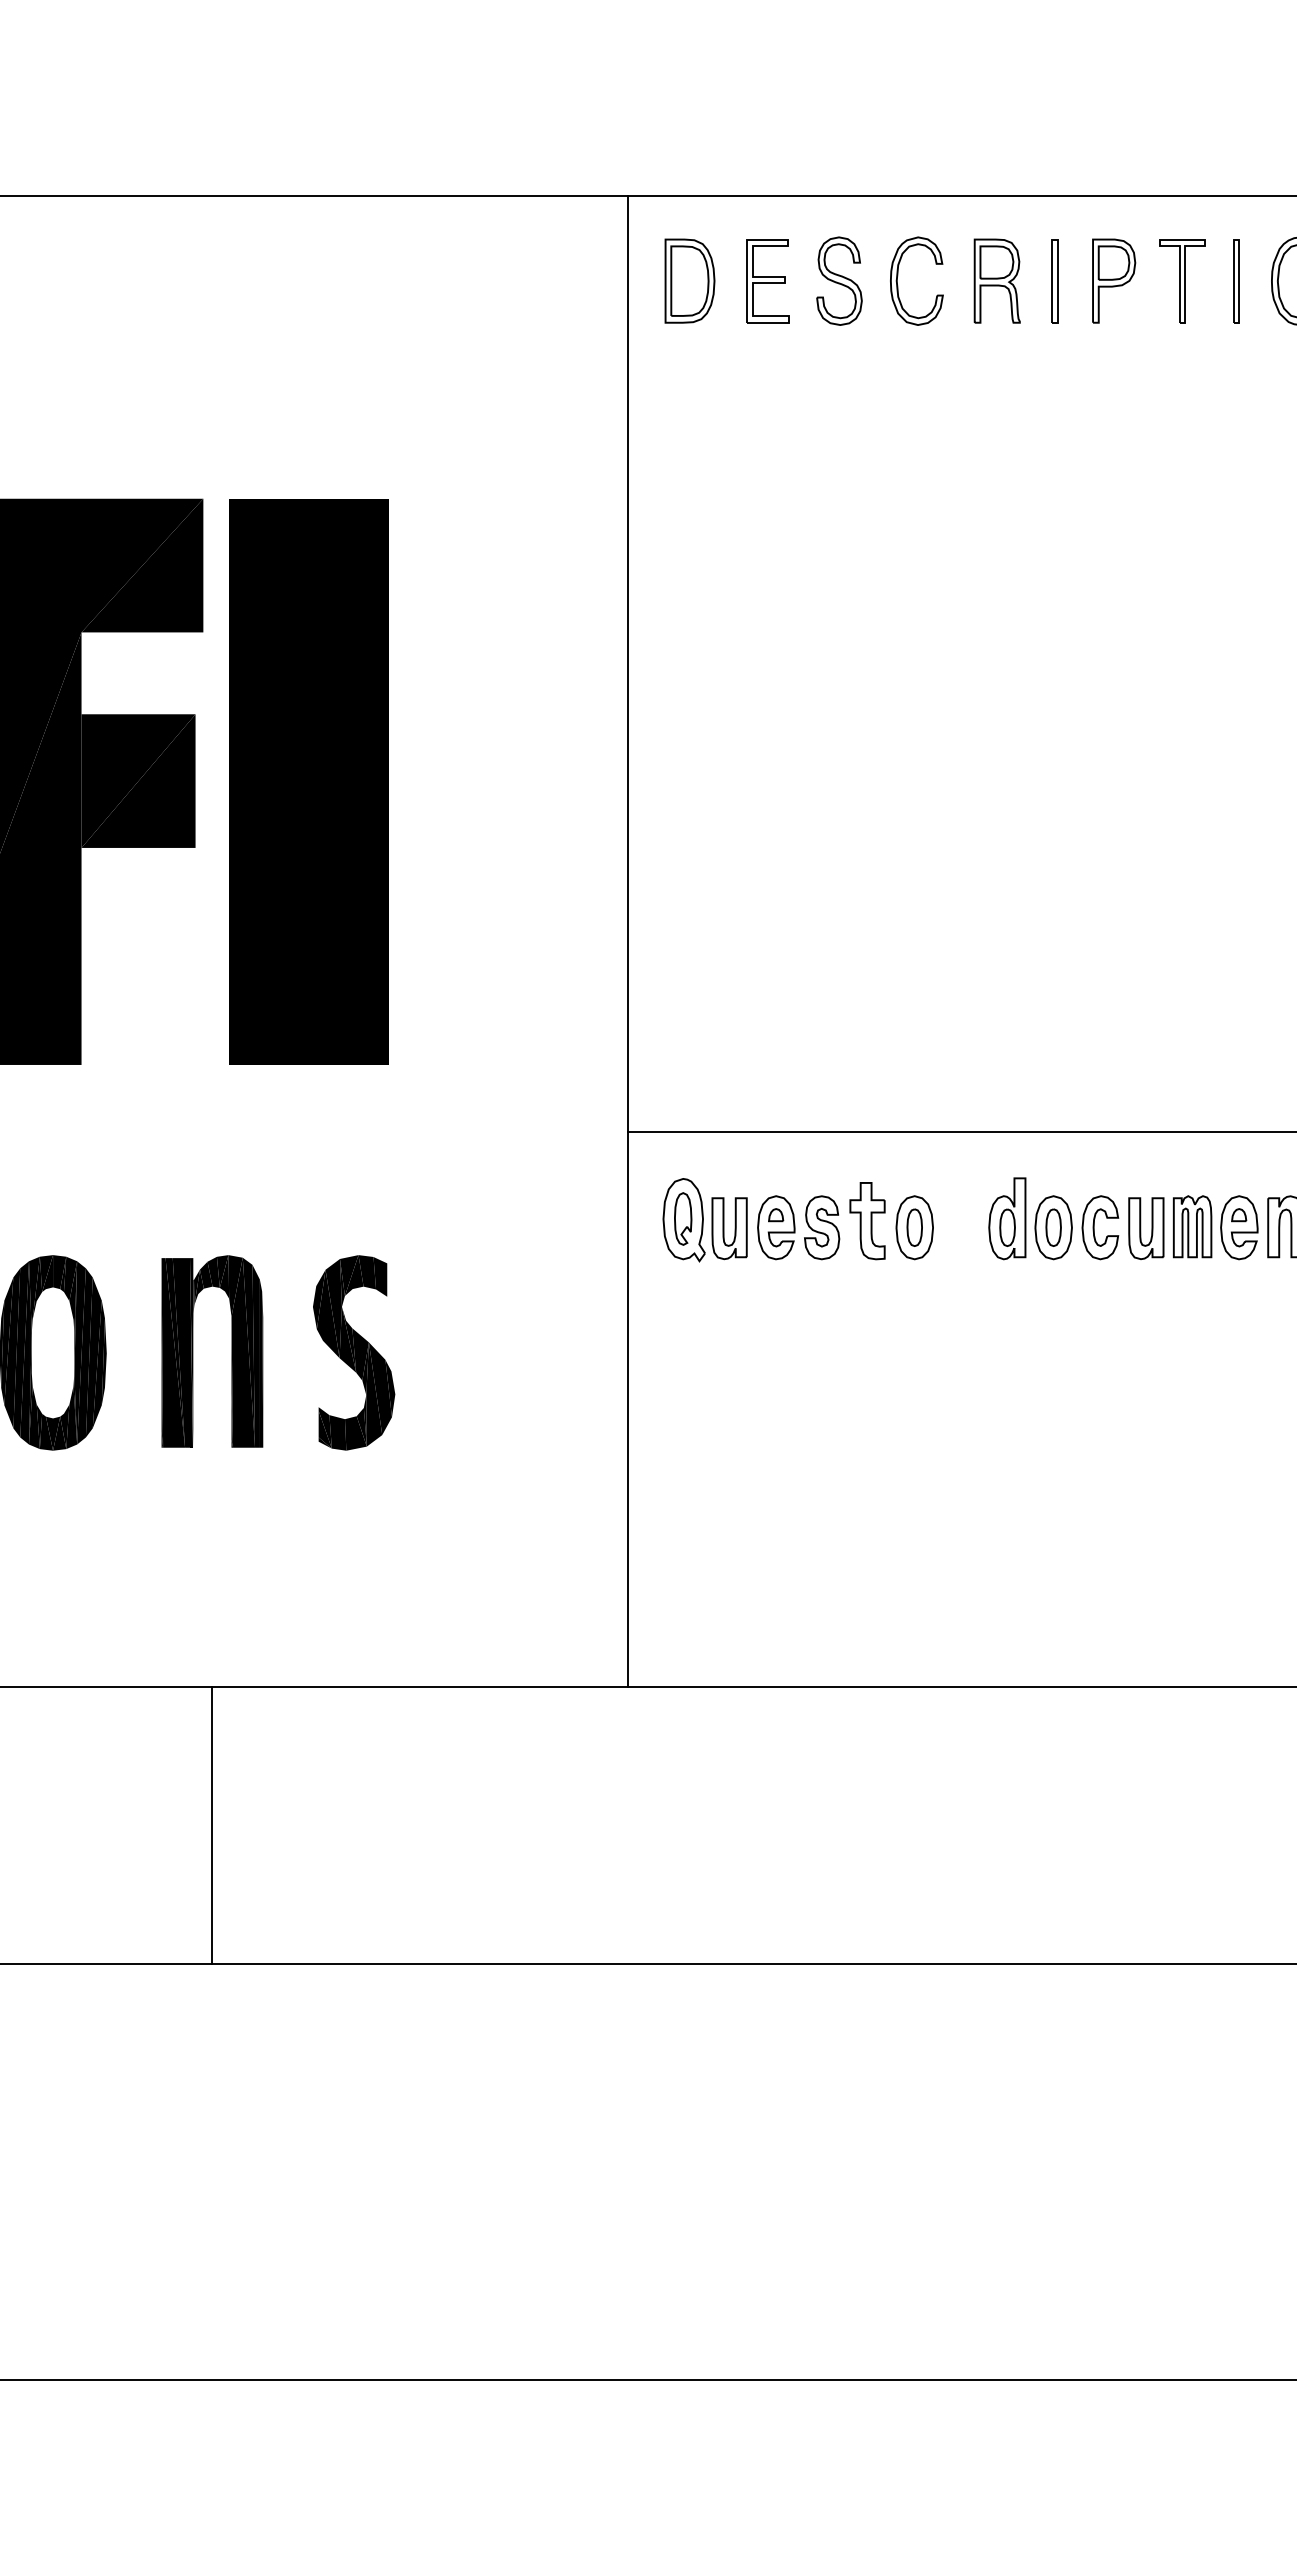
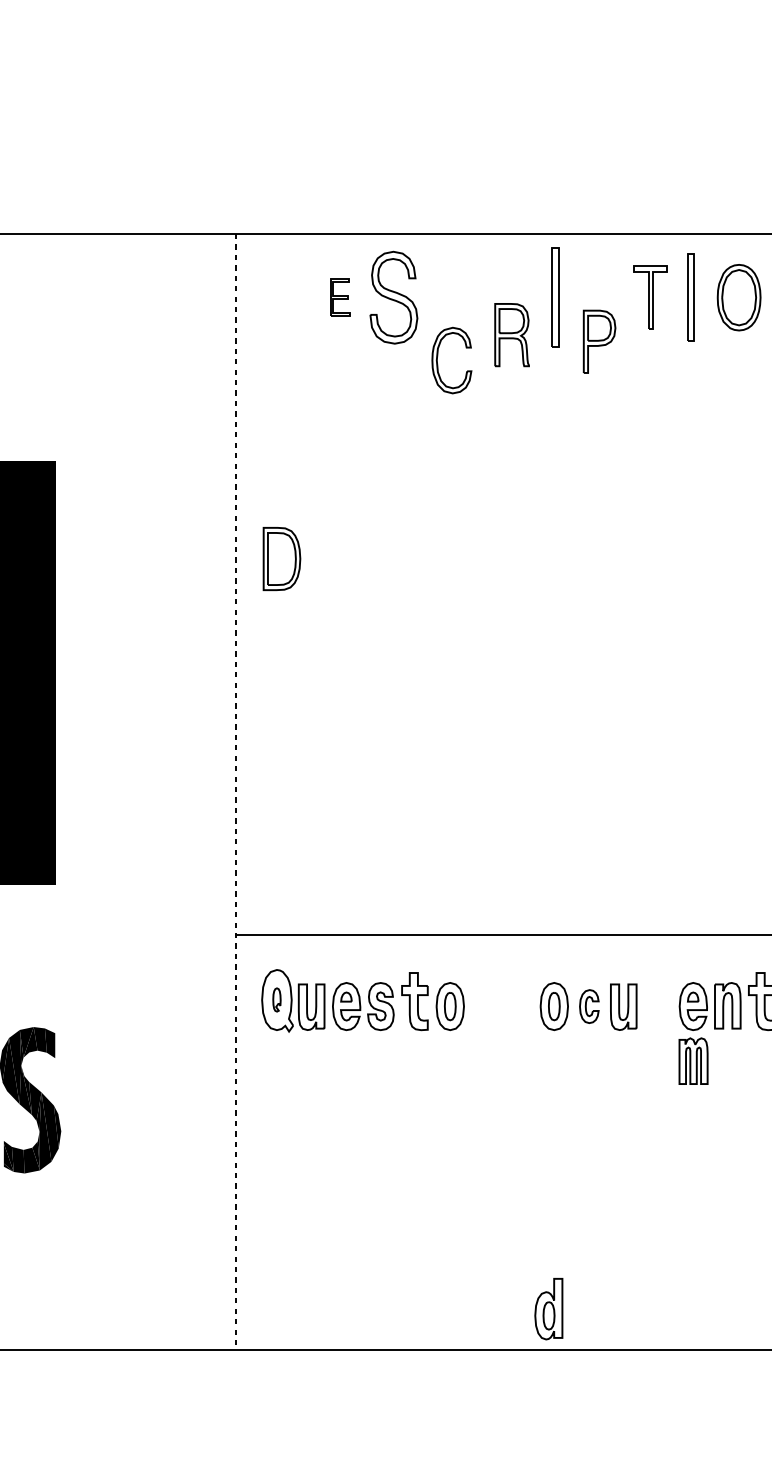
part: (898, 276) -> (438, 357), moved
part: (689, 280) -> (281, 558), moved
part: (839, 280) -> (393, 297), size x1.4
part: (996, 280) -> (511, 334), moved
part: (1114, 280) -> (599, 341), moved
part: (767, 281) -> (340, 297), size x0.6
part: (1054, 281) -> (554, 297), size x1.6
part: (1236, 281) -> (691, 297), size x1.4
line: (627, 941) -> (235, 792), solid -> dashed
part: (683, 1218) -> (277, 999), size x0.6
part: (1007, 1218) -> (548, 1308), moved
part: (1192, 1226) -> (693, 1061), moved
part: (1100, 1227) -> (589, 1006), size x0.7

